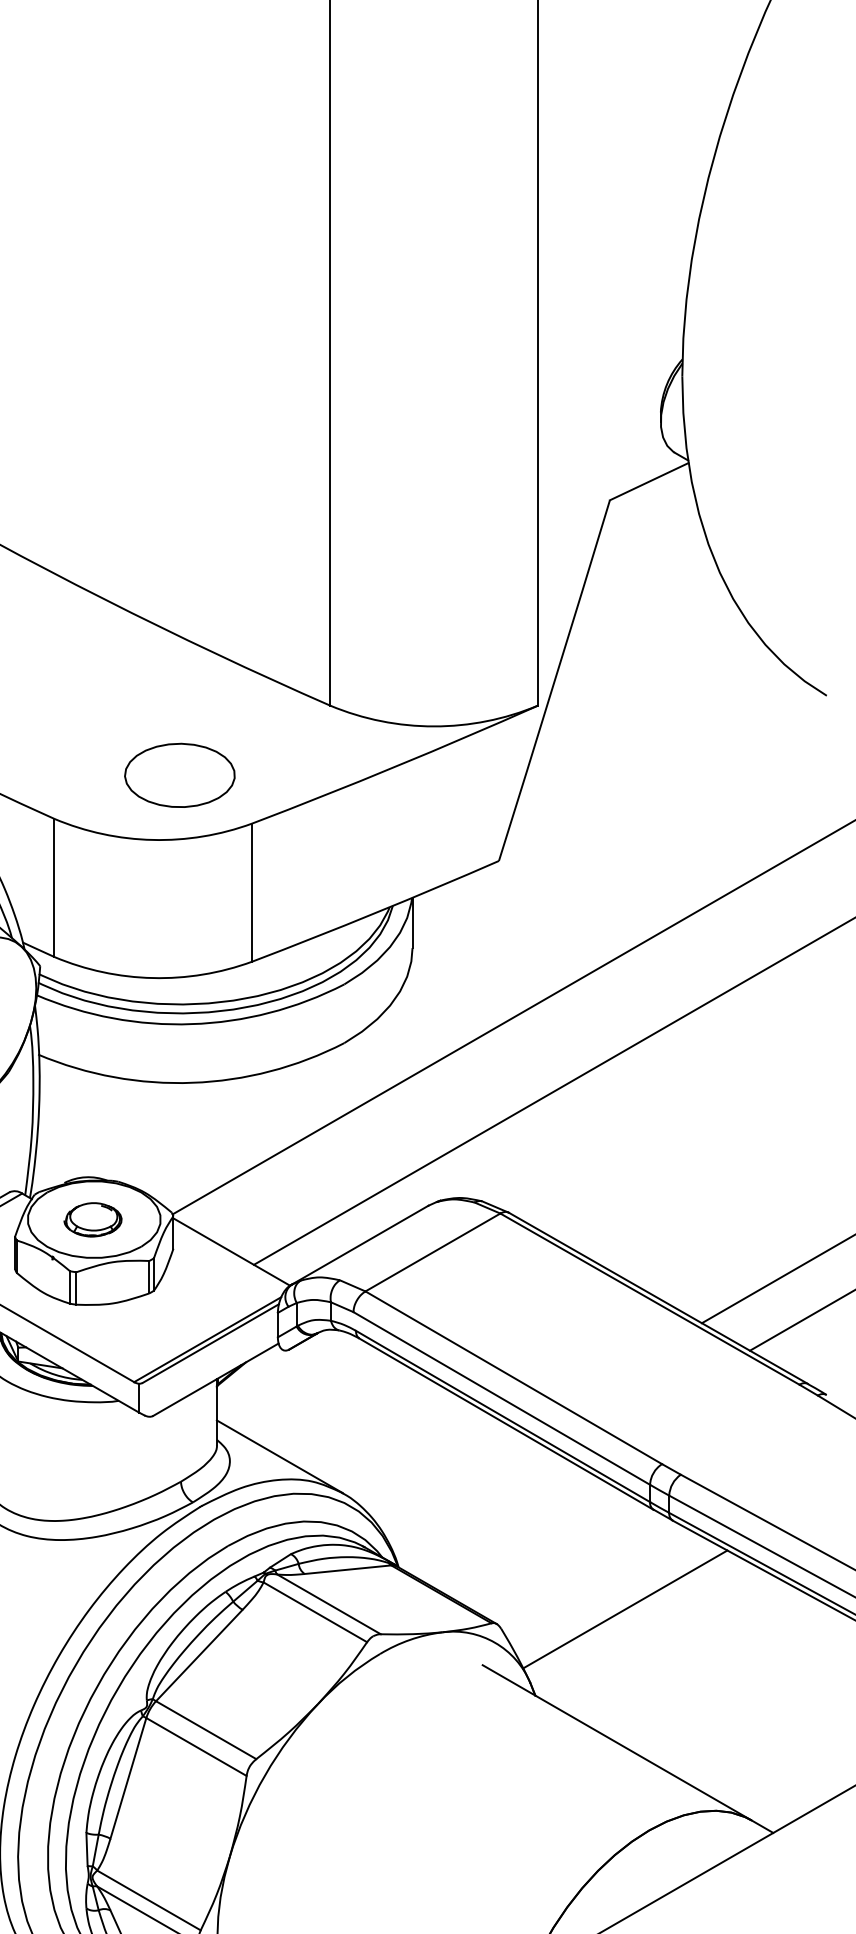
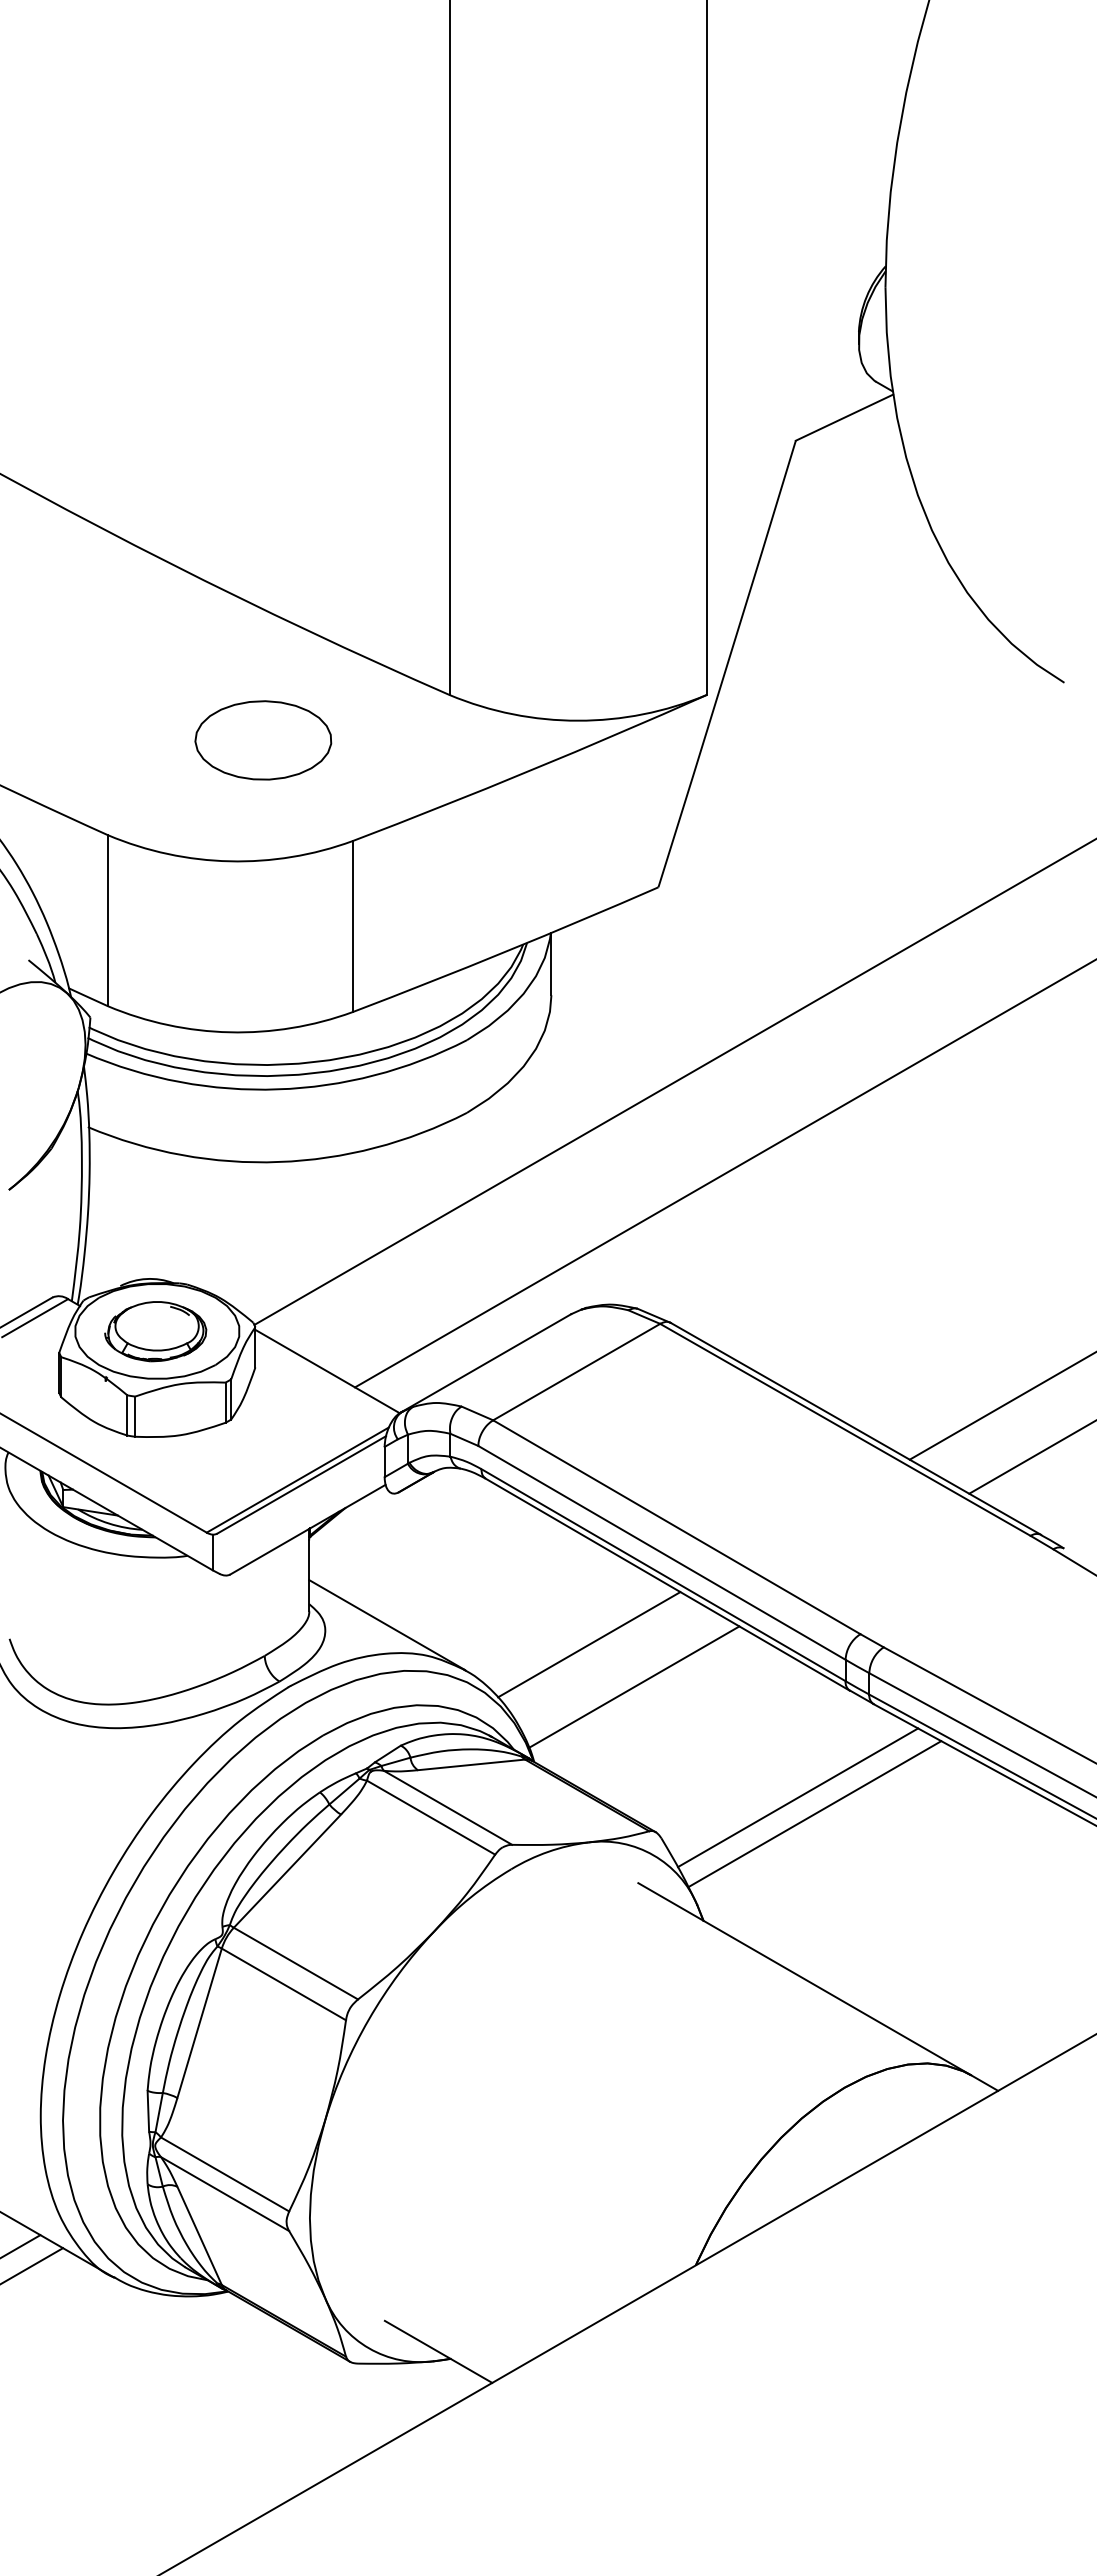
part: (180, 775) -> (263, 740), moved
part: (92, 1219) -> (155, 1331), size x1.43
line: (443, 1472) -> (589, 1644), added
line: (479, 1506) -> (634, 1686), added
line: (611, 1596) -> (797, 1797), added

